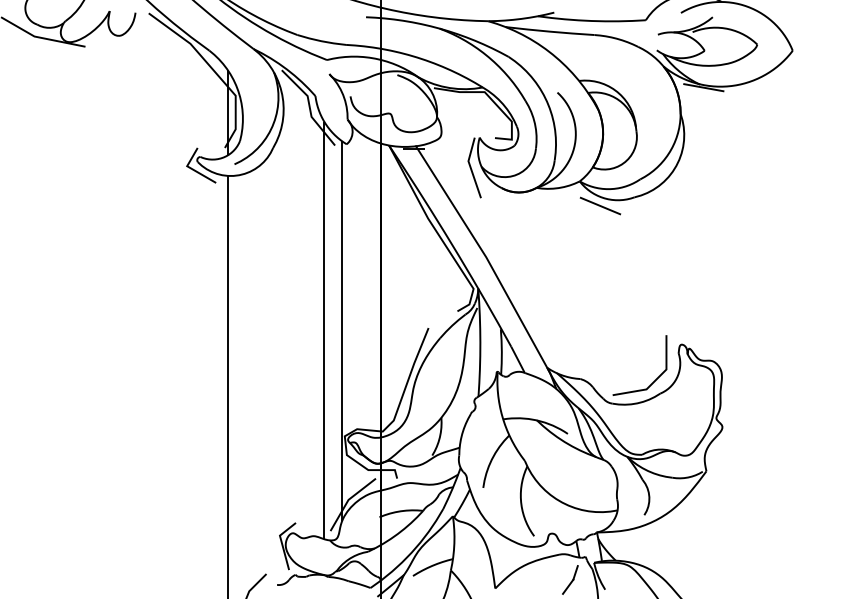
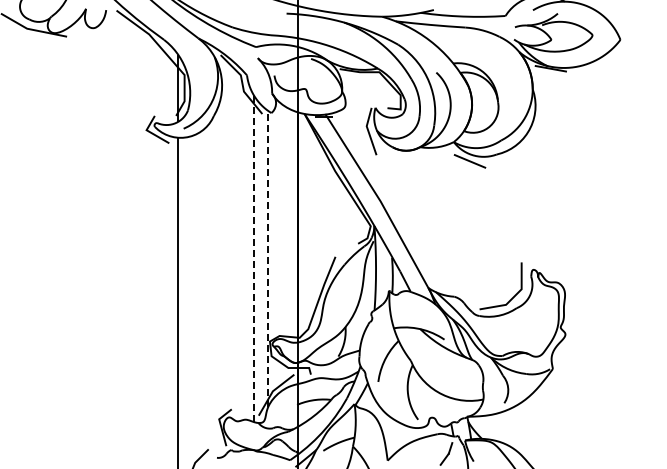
line: (323, 330) -> (253, 258), solid -> dashed
line: (342, 330) -> (268, 258), solid -> dashed

